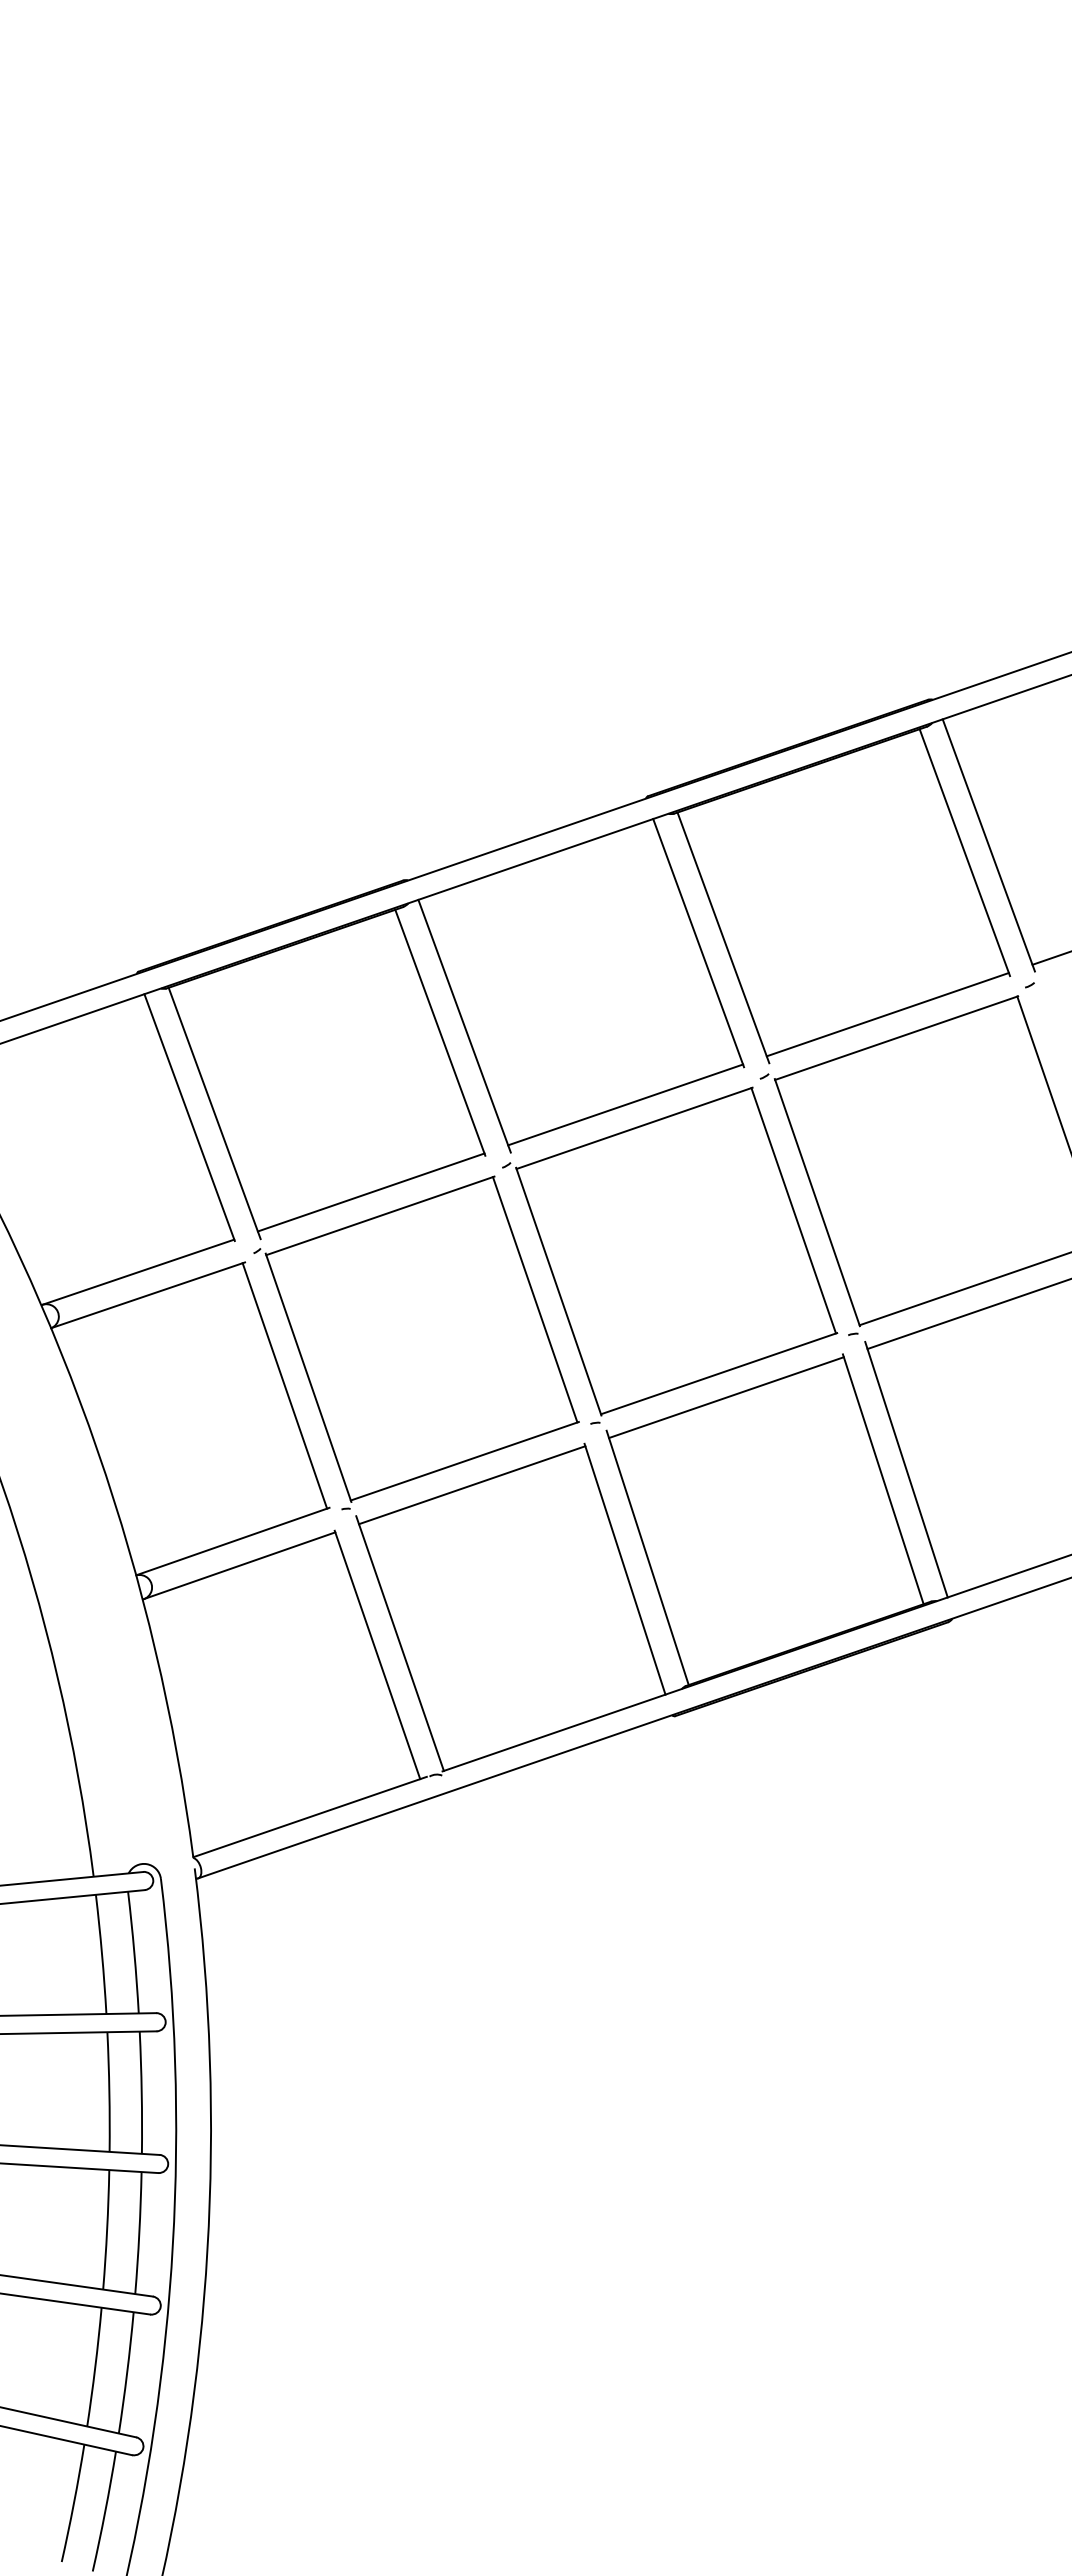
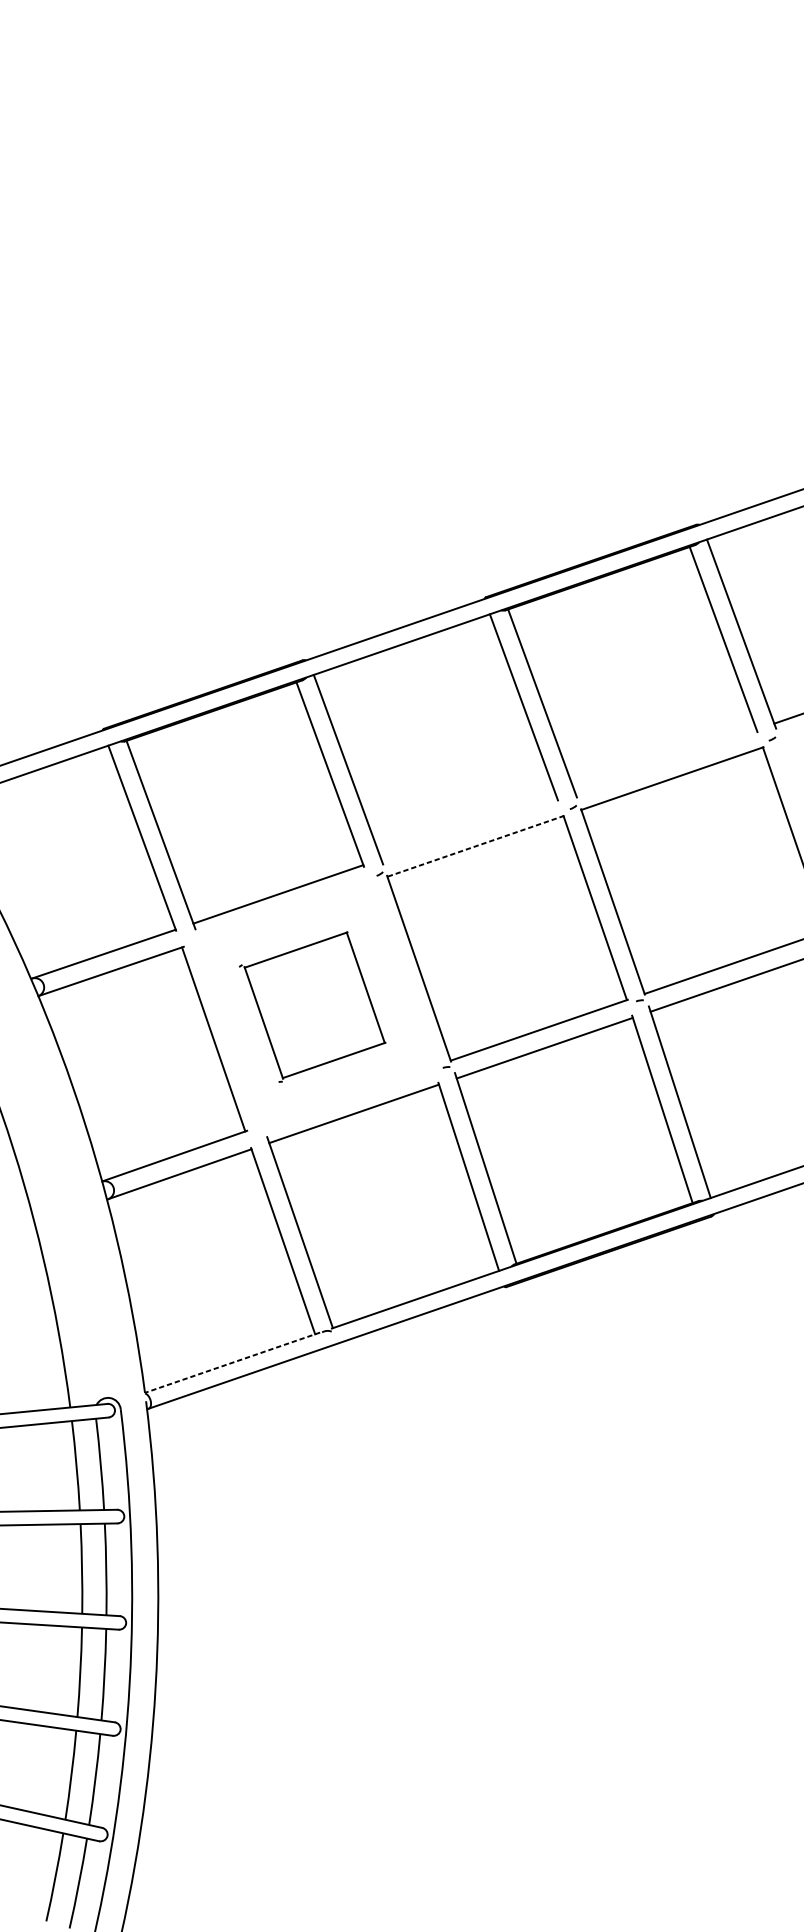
line: (887, 1014) -> (665, 760), removed
line: (625, 1104) -> (469, 828), removed
line: (634, 1128) -> (475, 846), solid -> dashed
part: (416, 1342) -> (312, 1006), size x0.6
line: (309, 1817) -> (232, 1363), solid -> dashed

